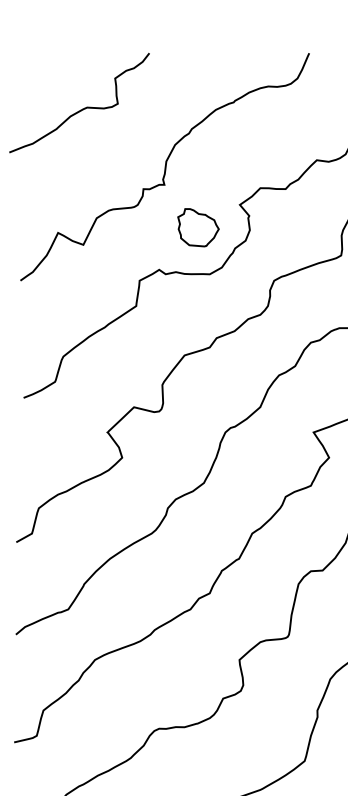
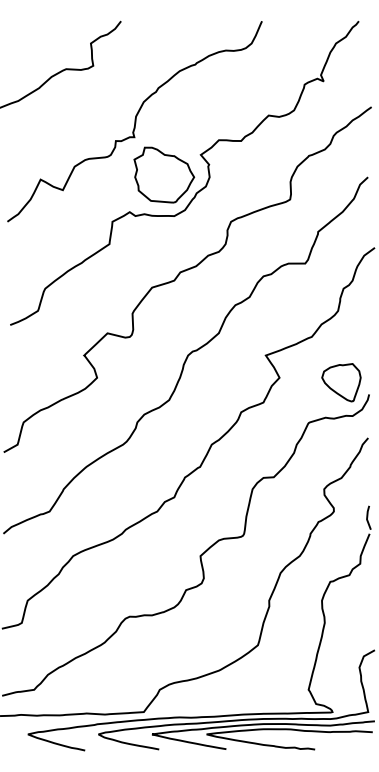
part: (198, 227) -> (164, 174), size x1.67

